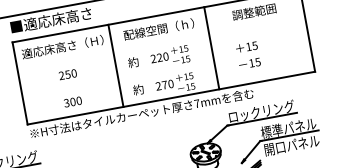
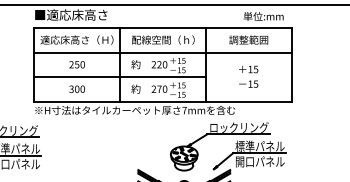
line: (161, 43) -> (163, 52), added
text: (248, 55) -> (248, 76), moved
line: (118, 79) -> (120, 77), added

